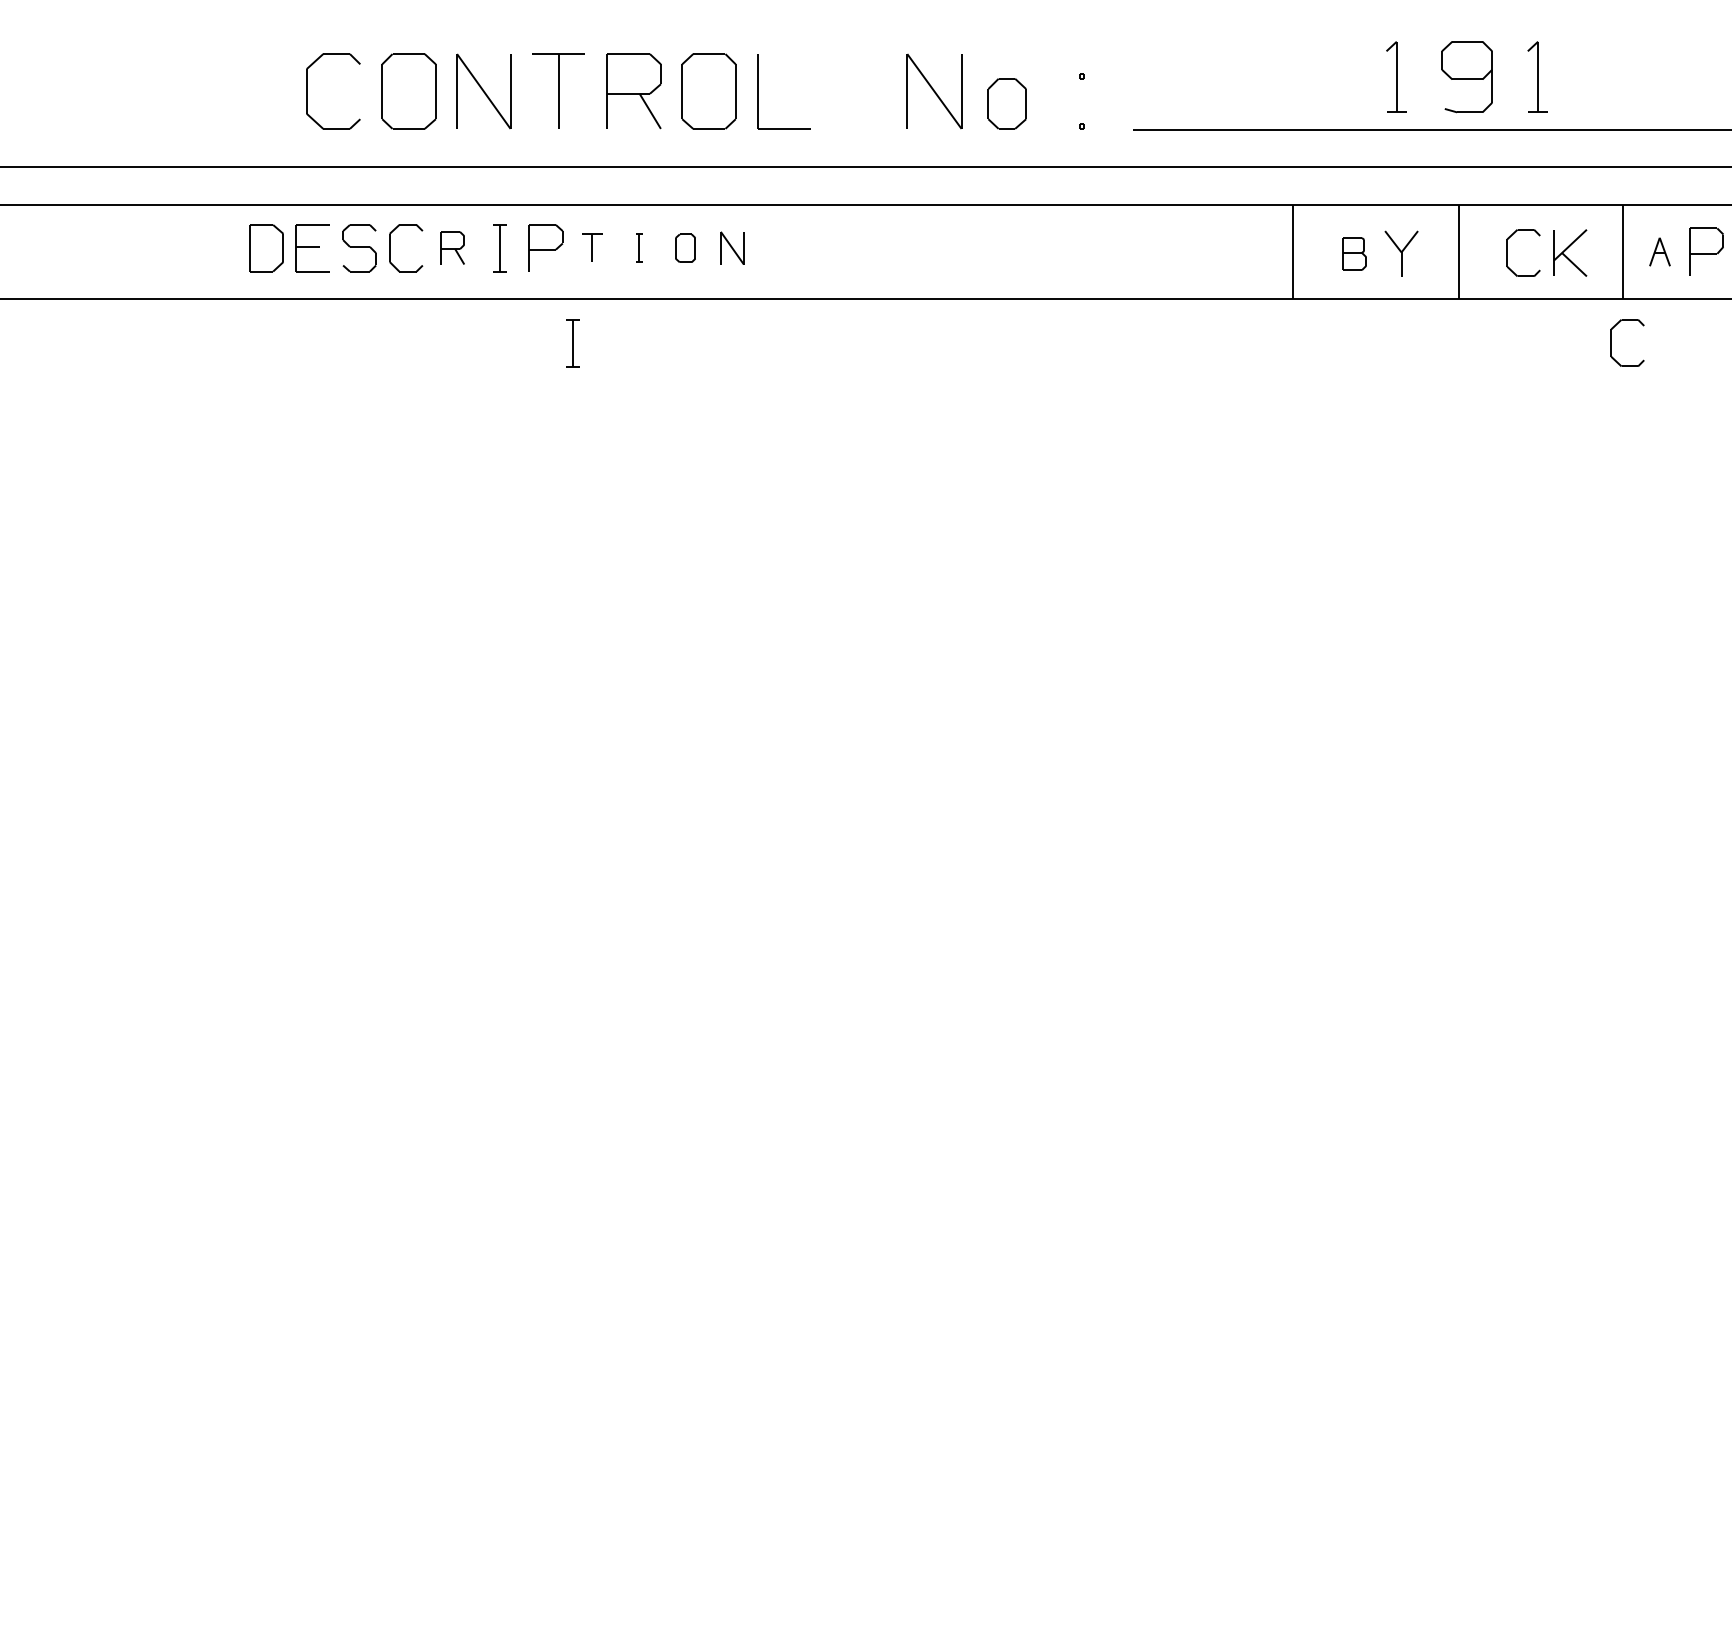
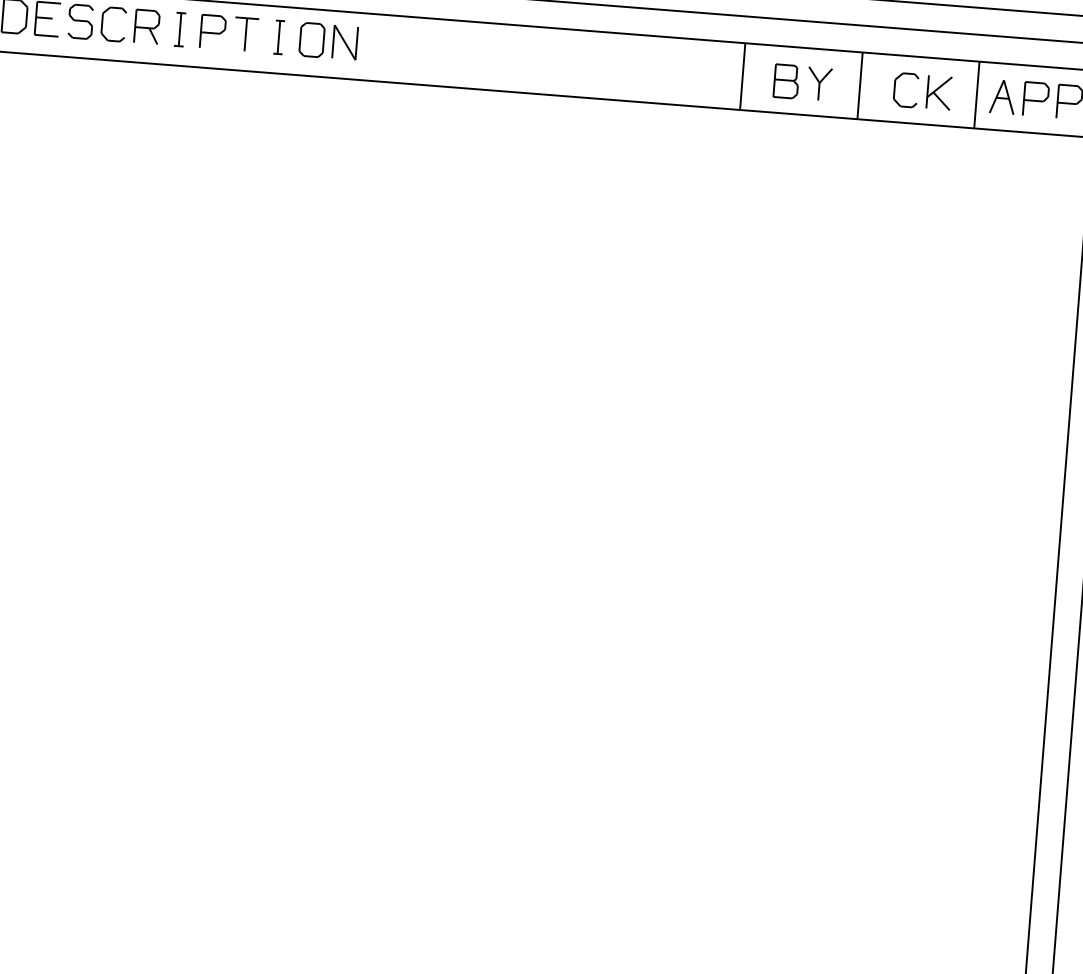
part: (452, 247) -> (146, 26), size x1.43
part: (592, 247) -> (246, 34), size x1.67
part: (732, 247) -> (345, 42), size x1.43
part: (639, 248) -> (279, 37), size x1.67
part: (685, 248) -> (311, 40), size x1.67
part: (1659, 251) -> (1002, 96), size x1.67
part: (1354, 253) -> (786, 81), size x1.43
part: (1611, 342) -> (963, 158), removed
part: (572, 343) -> (226, 101), removed

